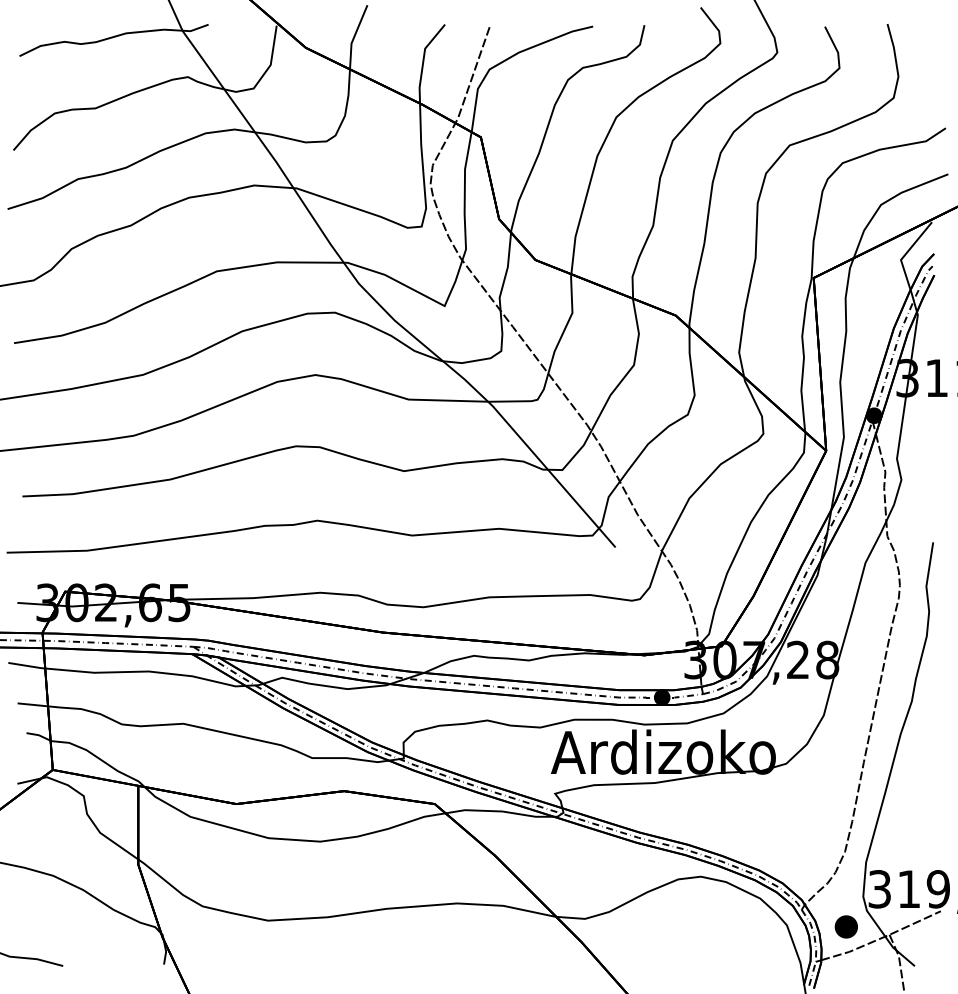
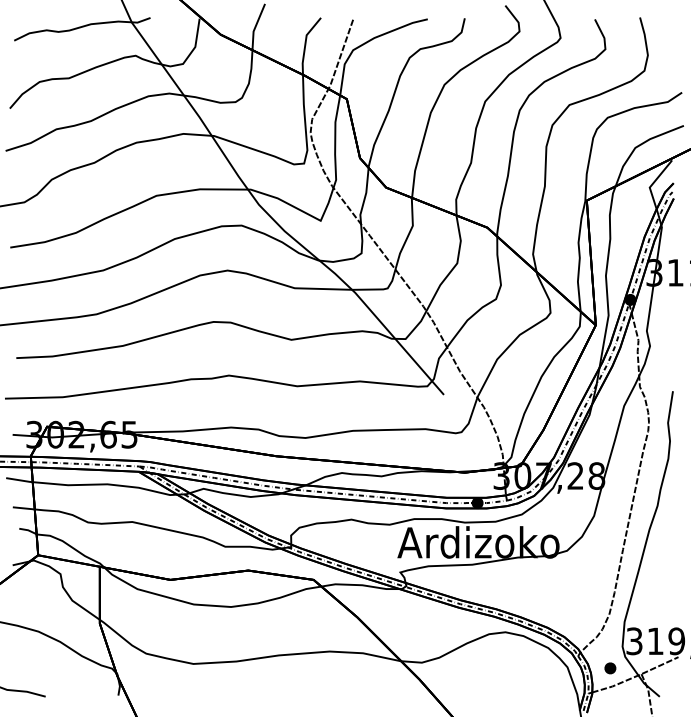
part: (846, 926) -> (610, 668), size x0.71

